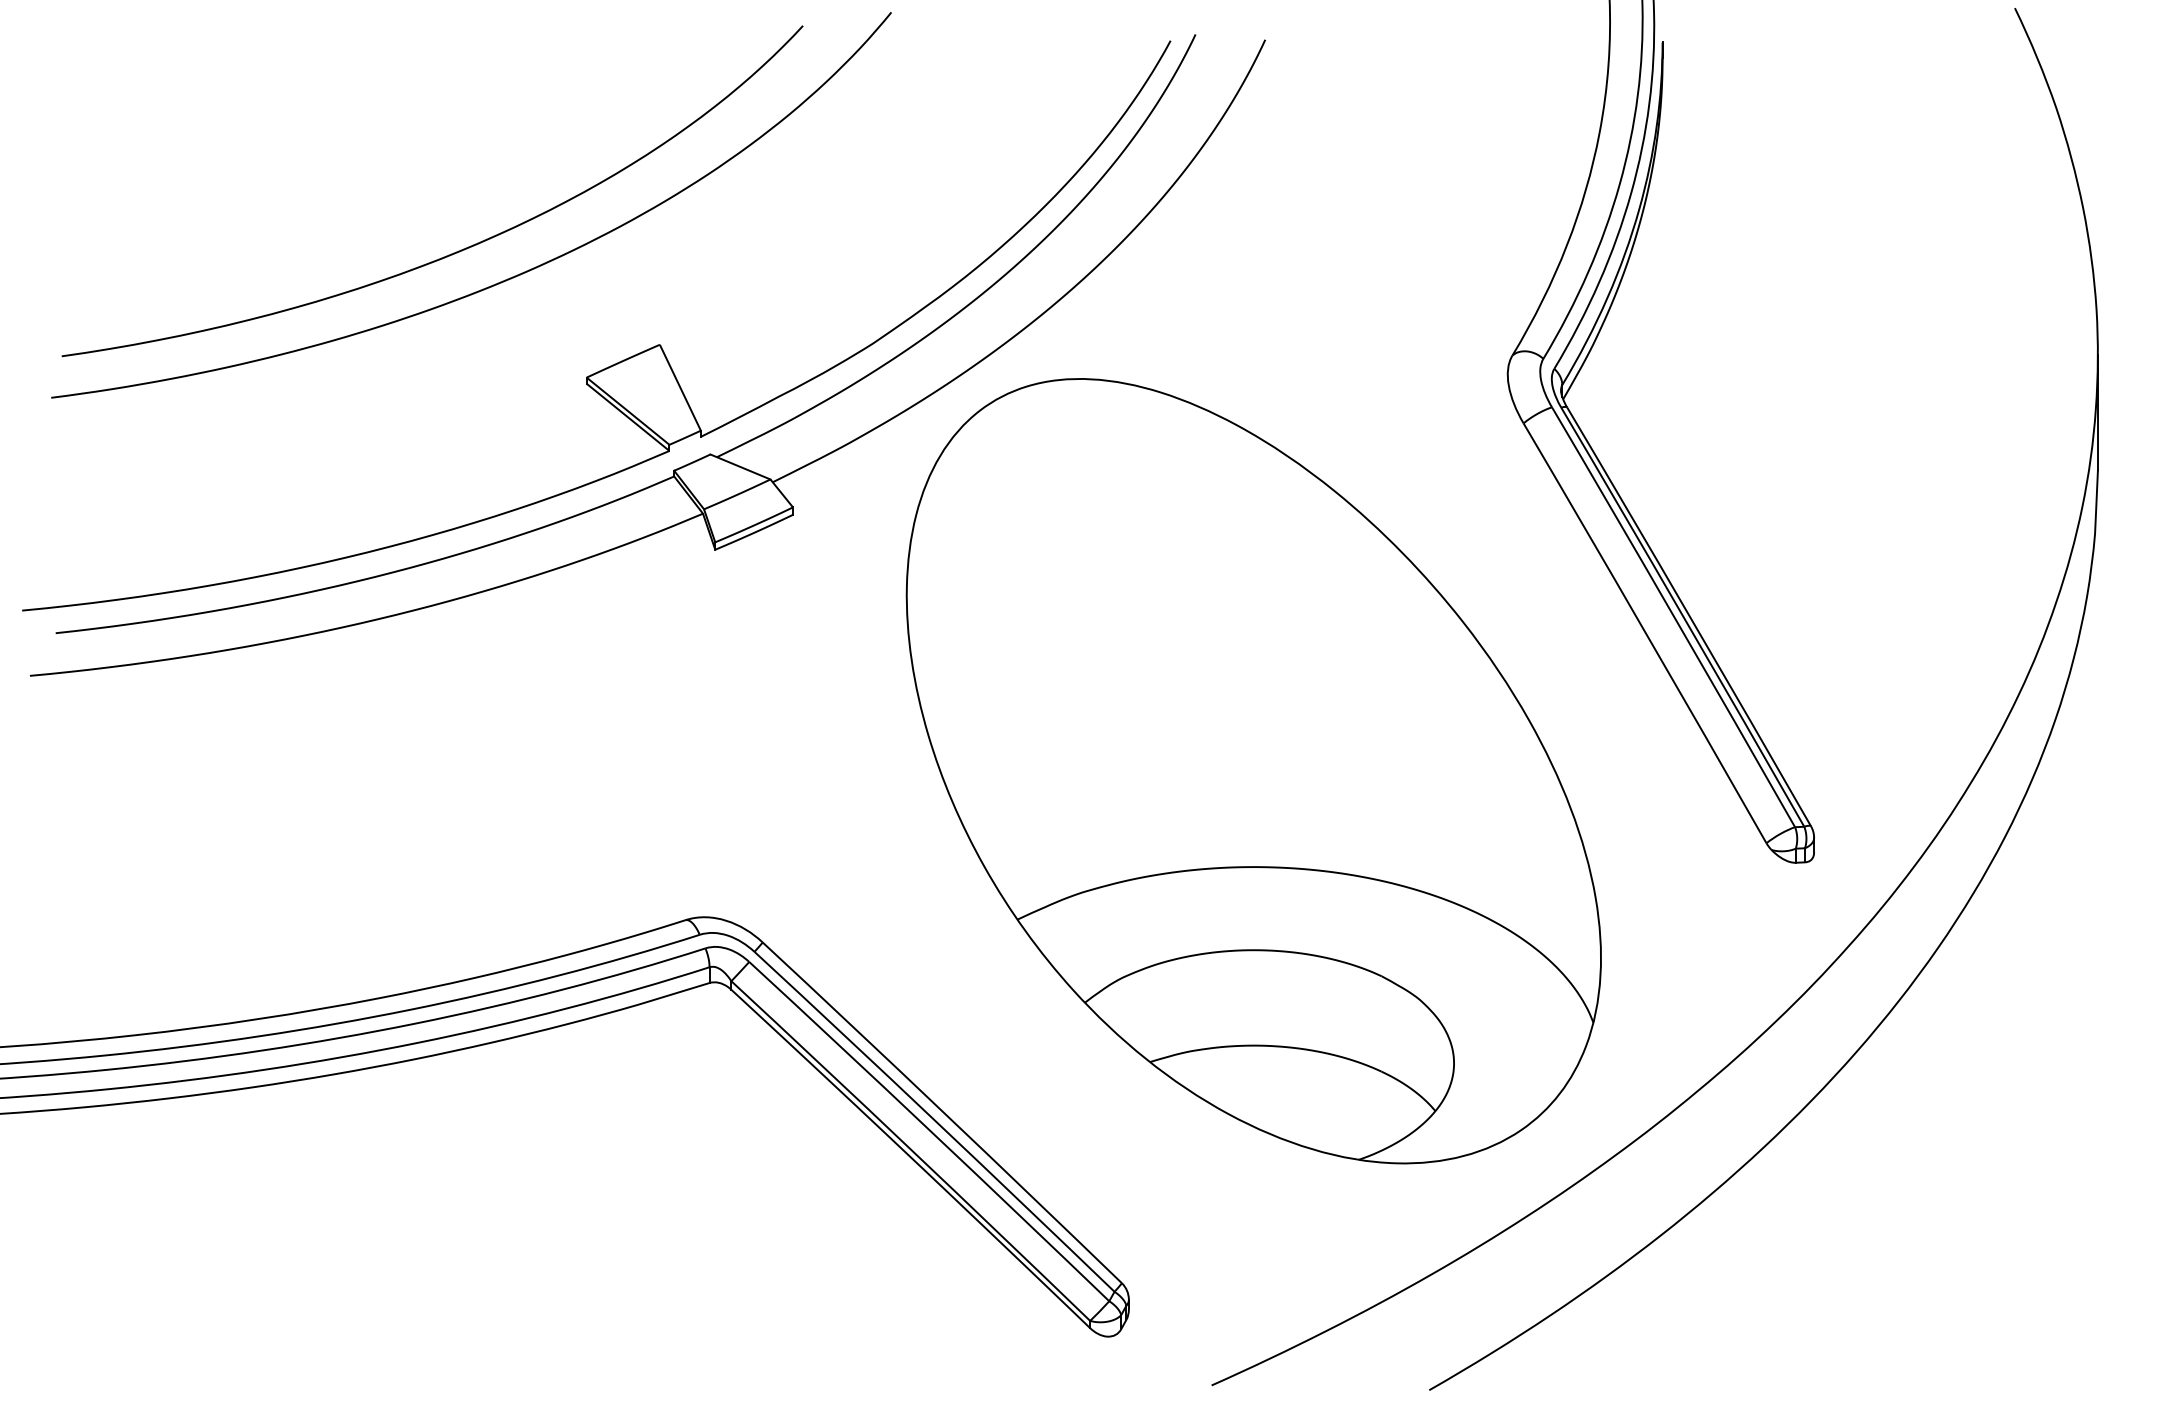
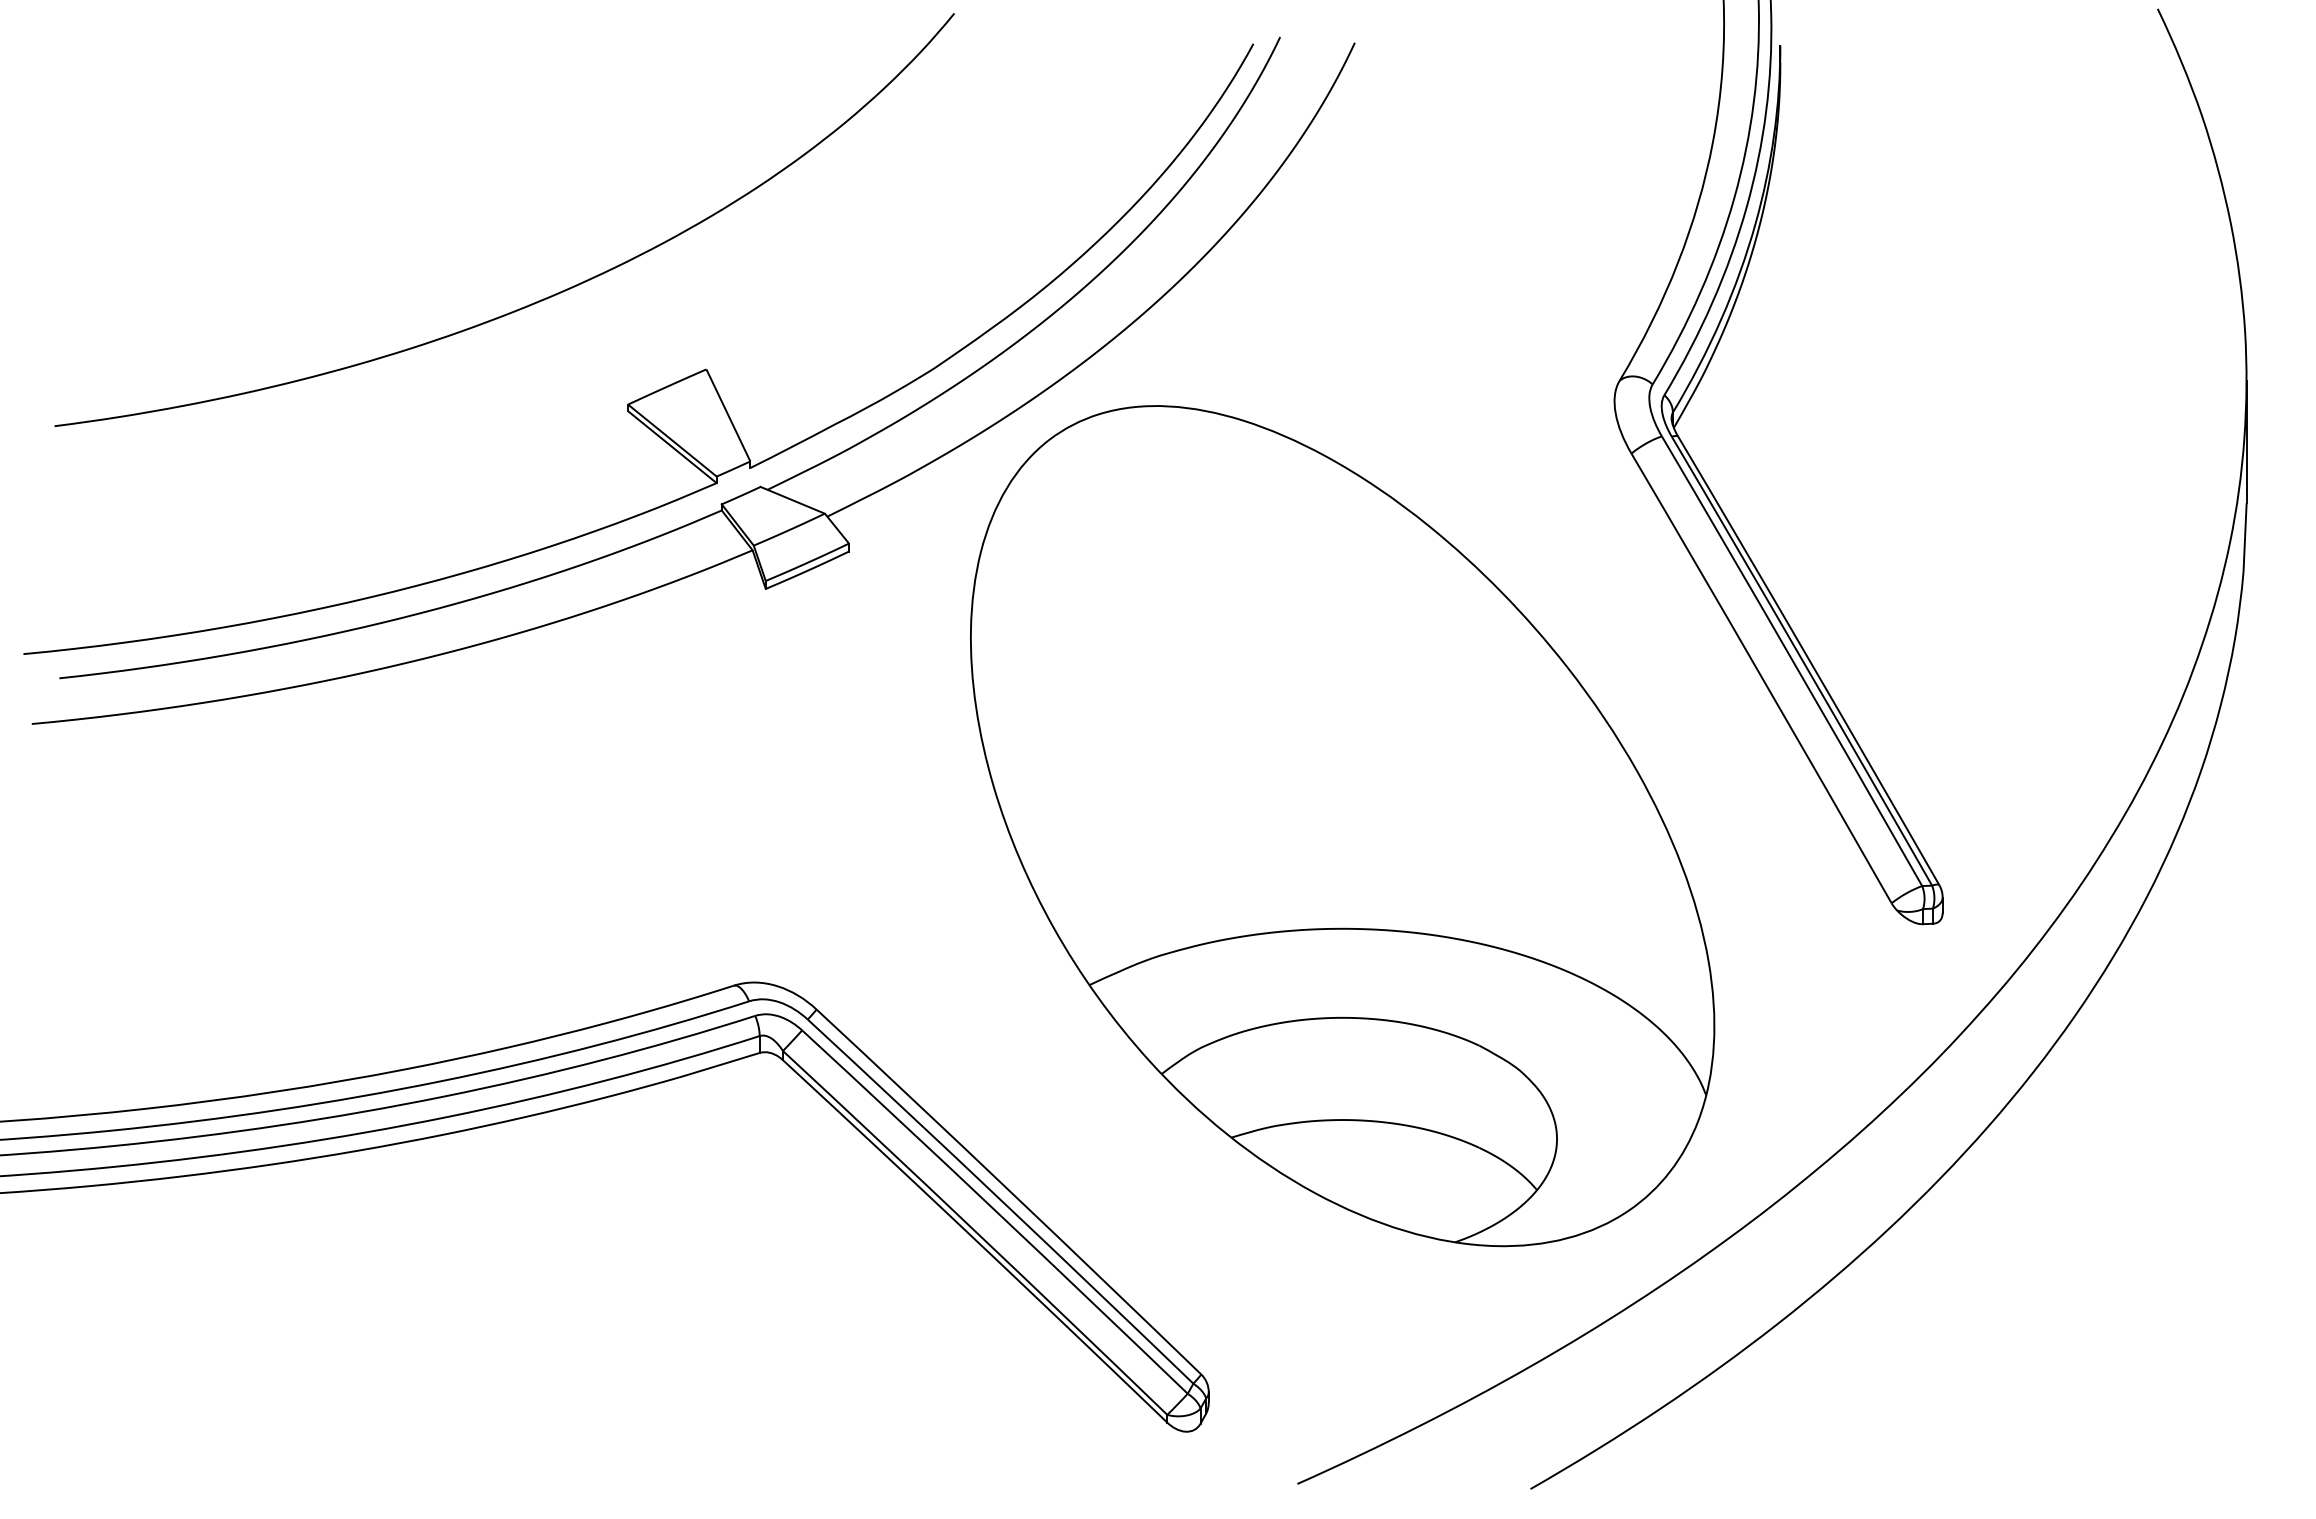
curve: (458, 250) -> (490, 268), removed

